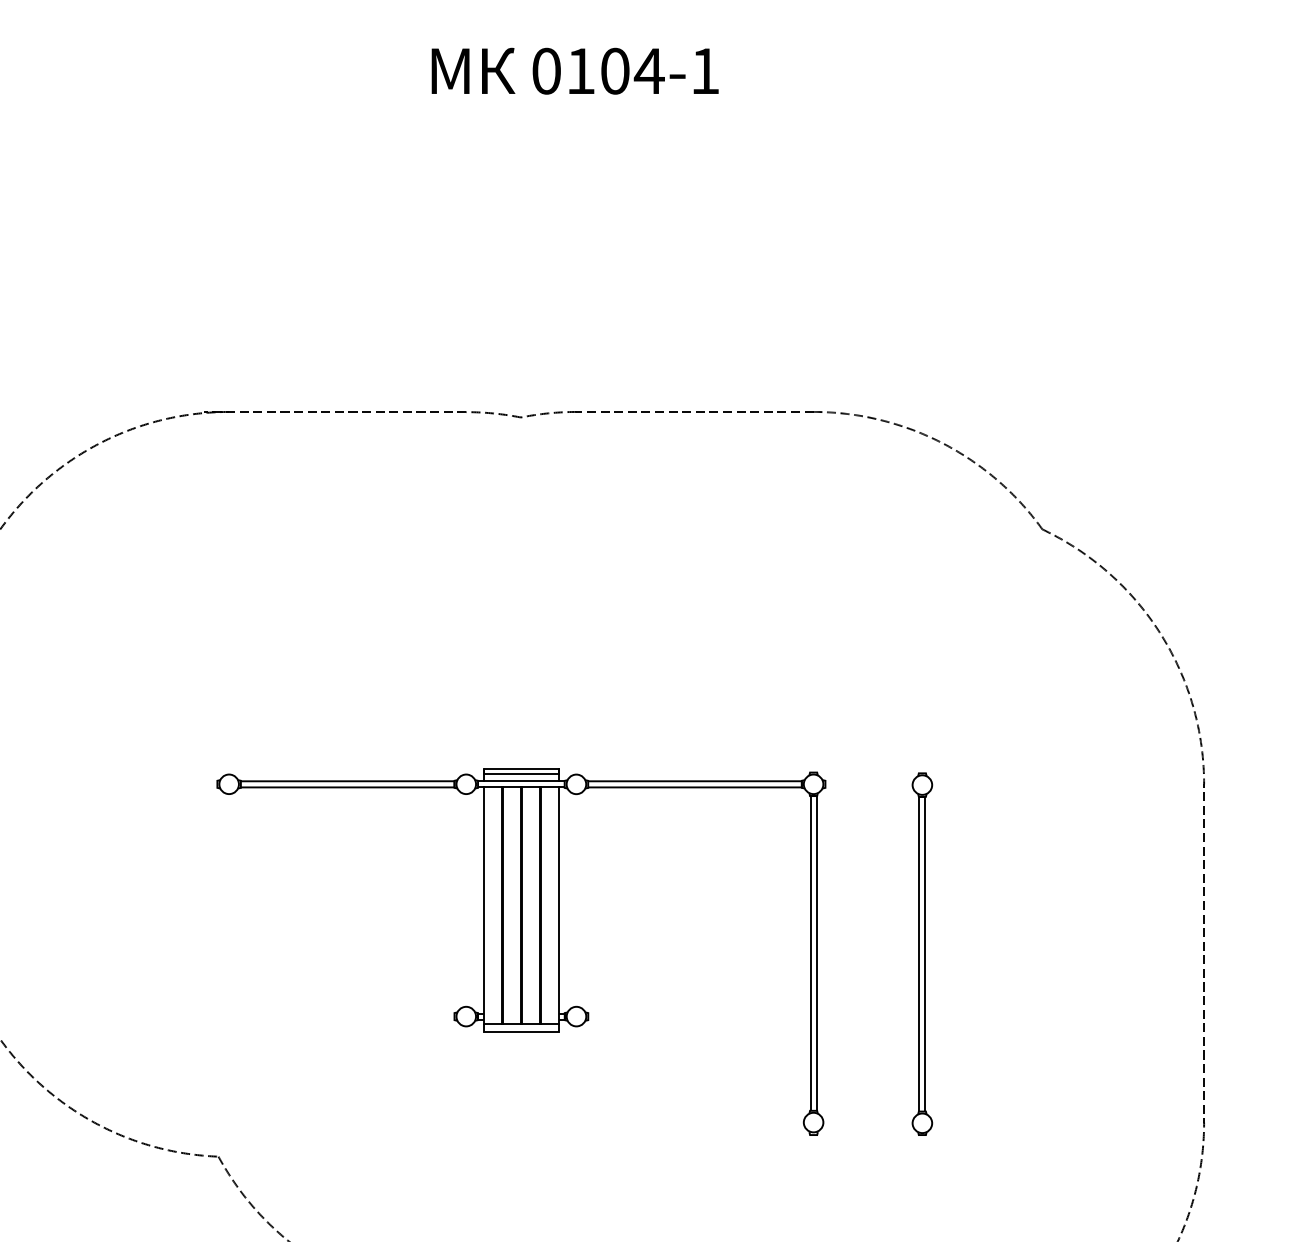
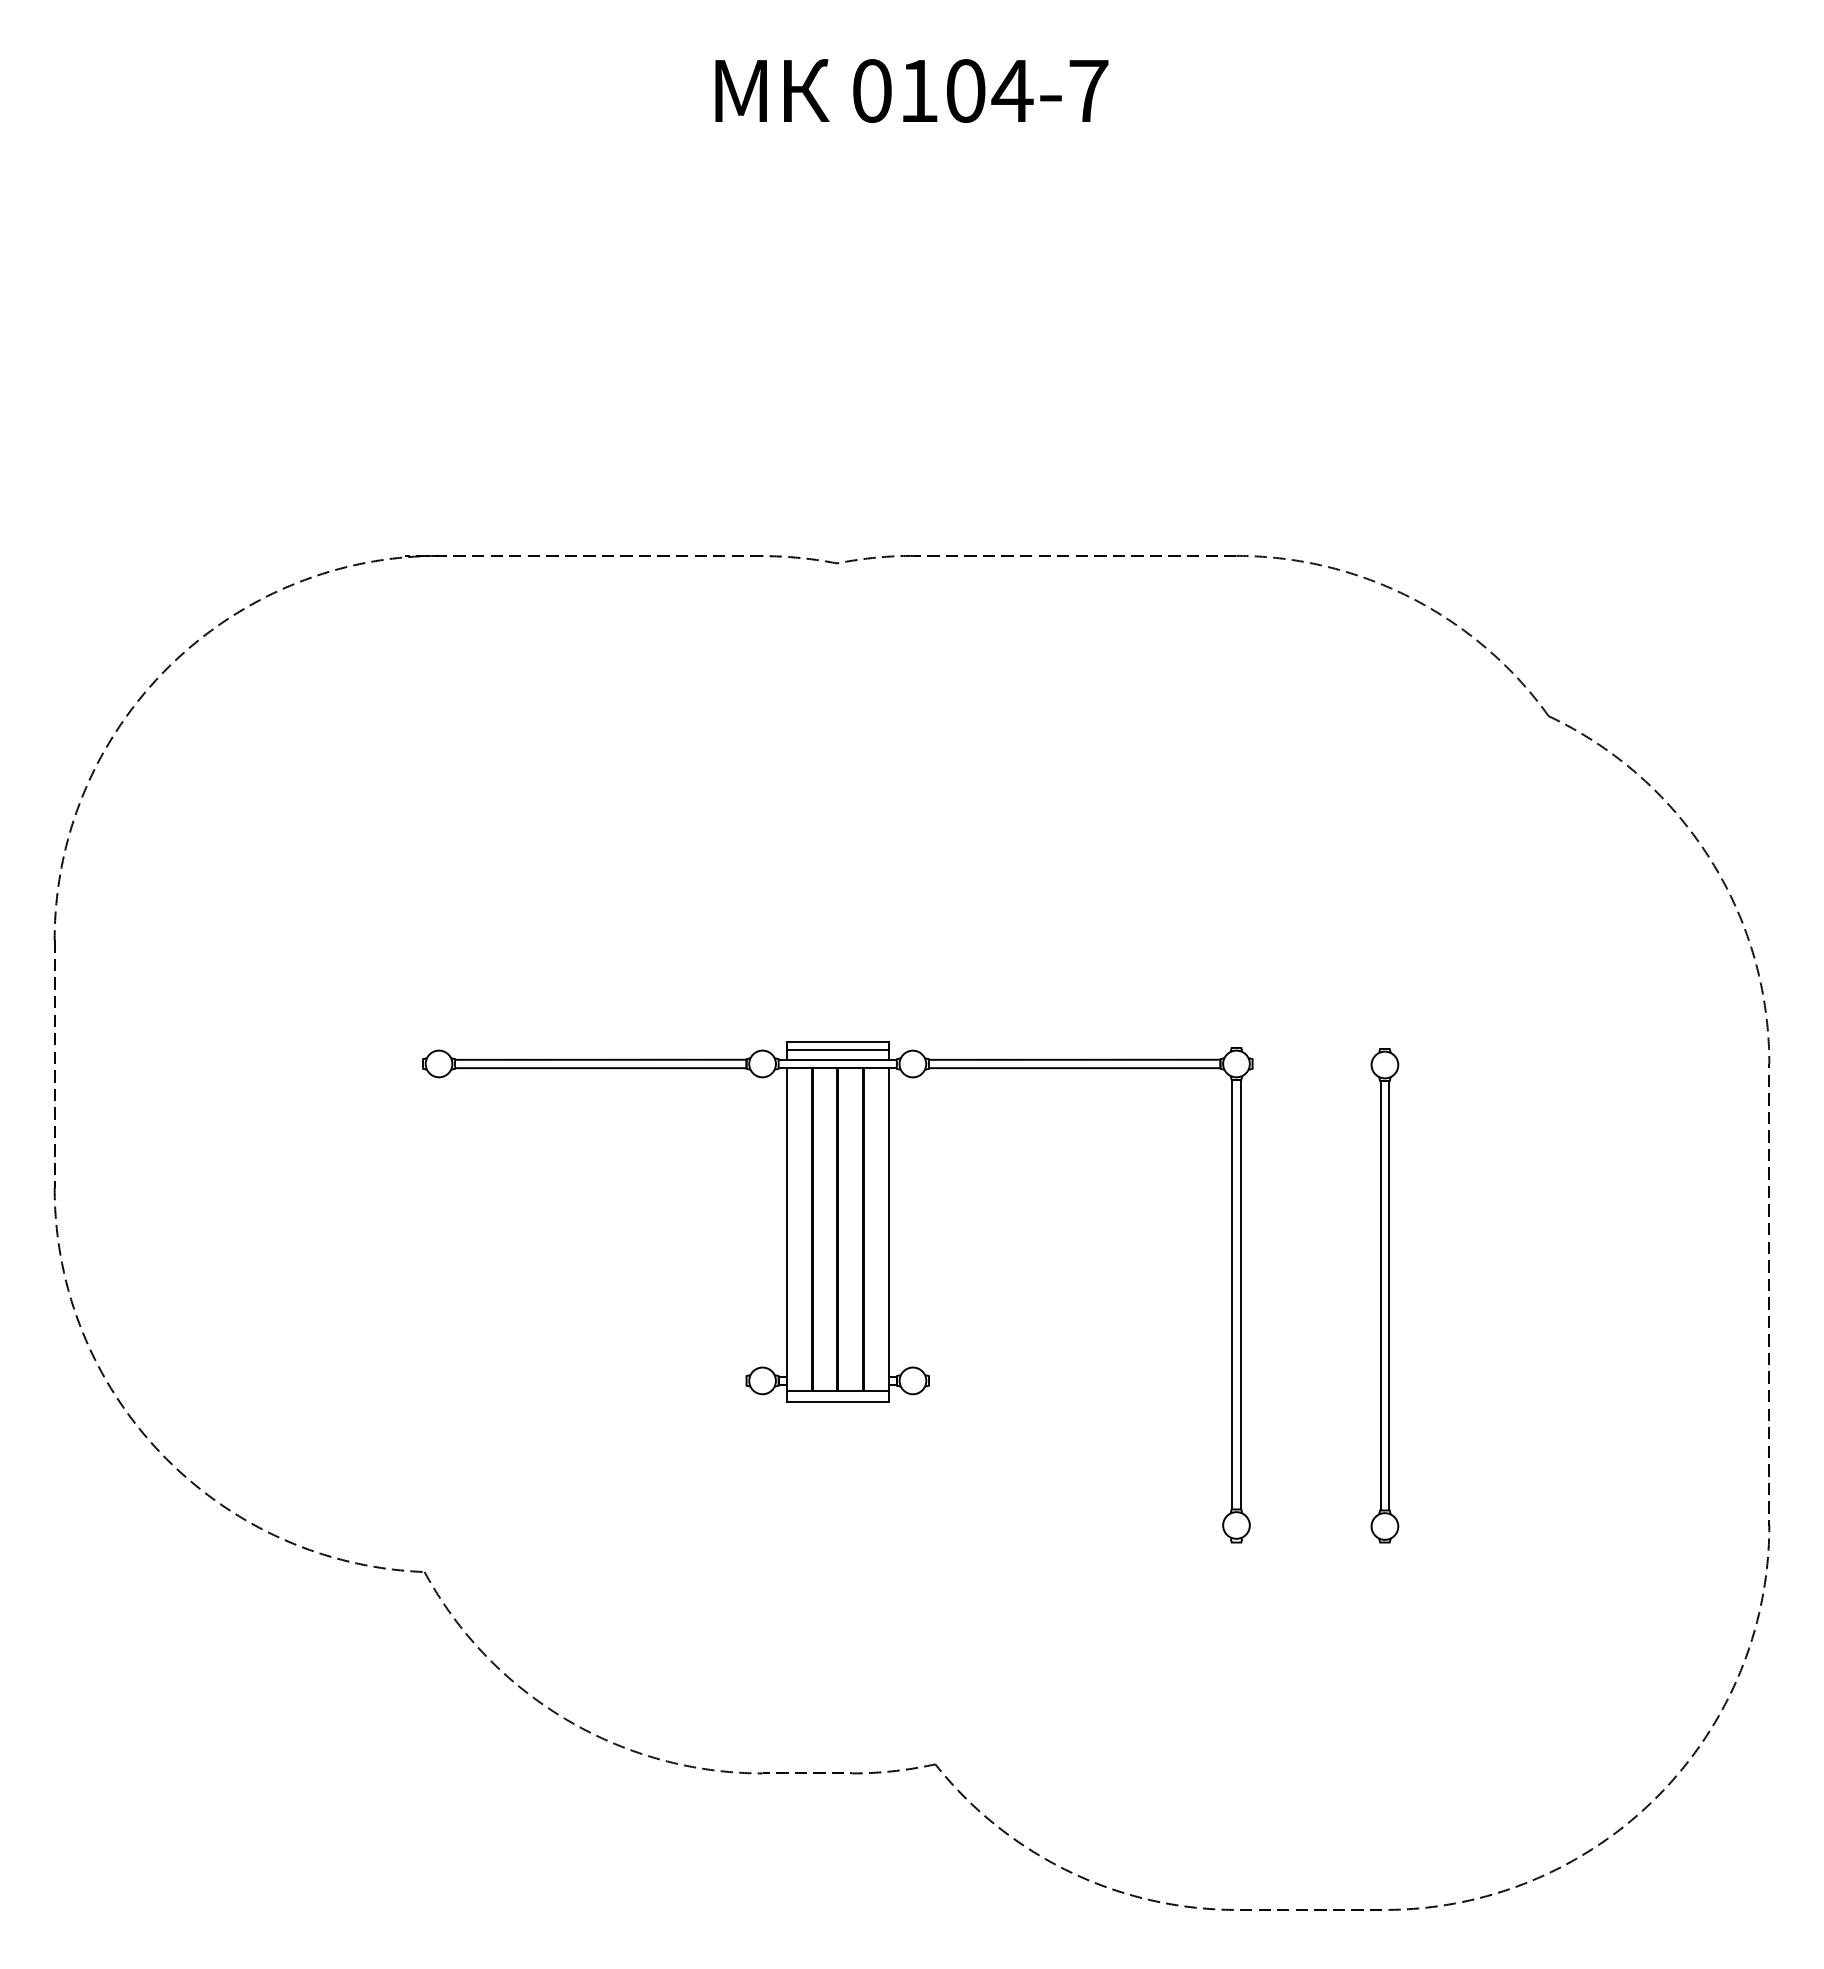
text: (705, 70) -> (1088, 90), 0104-1 -> 0104-7

